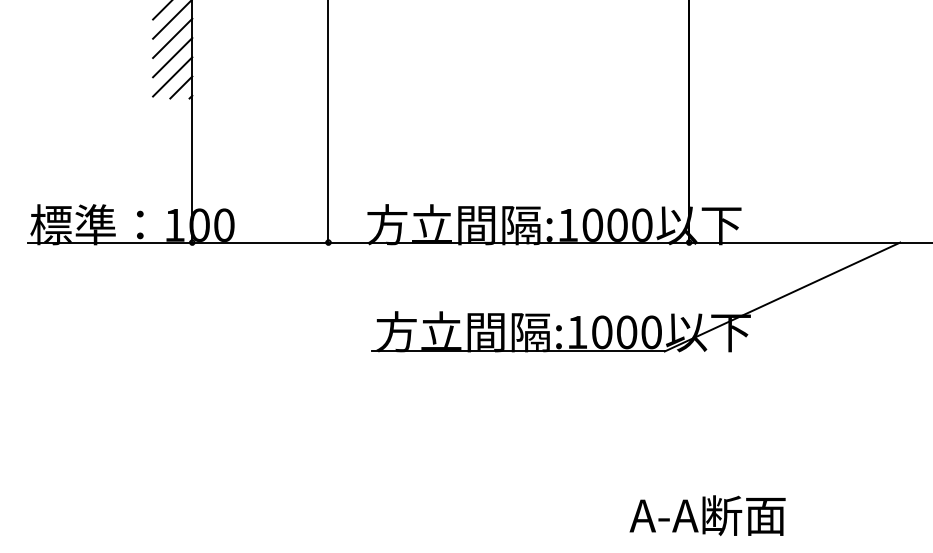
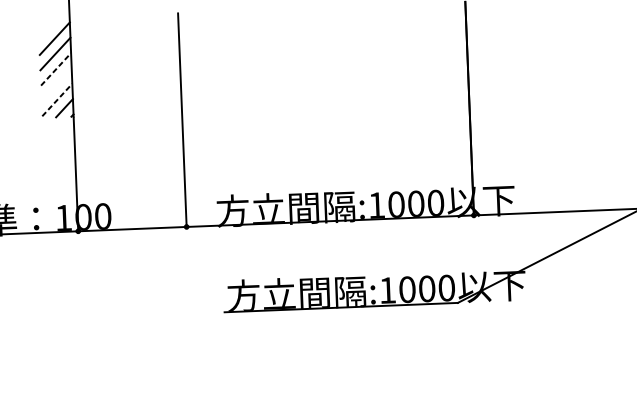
line: (172, 38) -> (55, 69), solid -> dashed
line: (172, 57) -> (56, 84), removed
line: (172, 76) -> (57, 99), solid -> dashed

